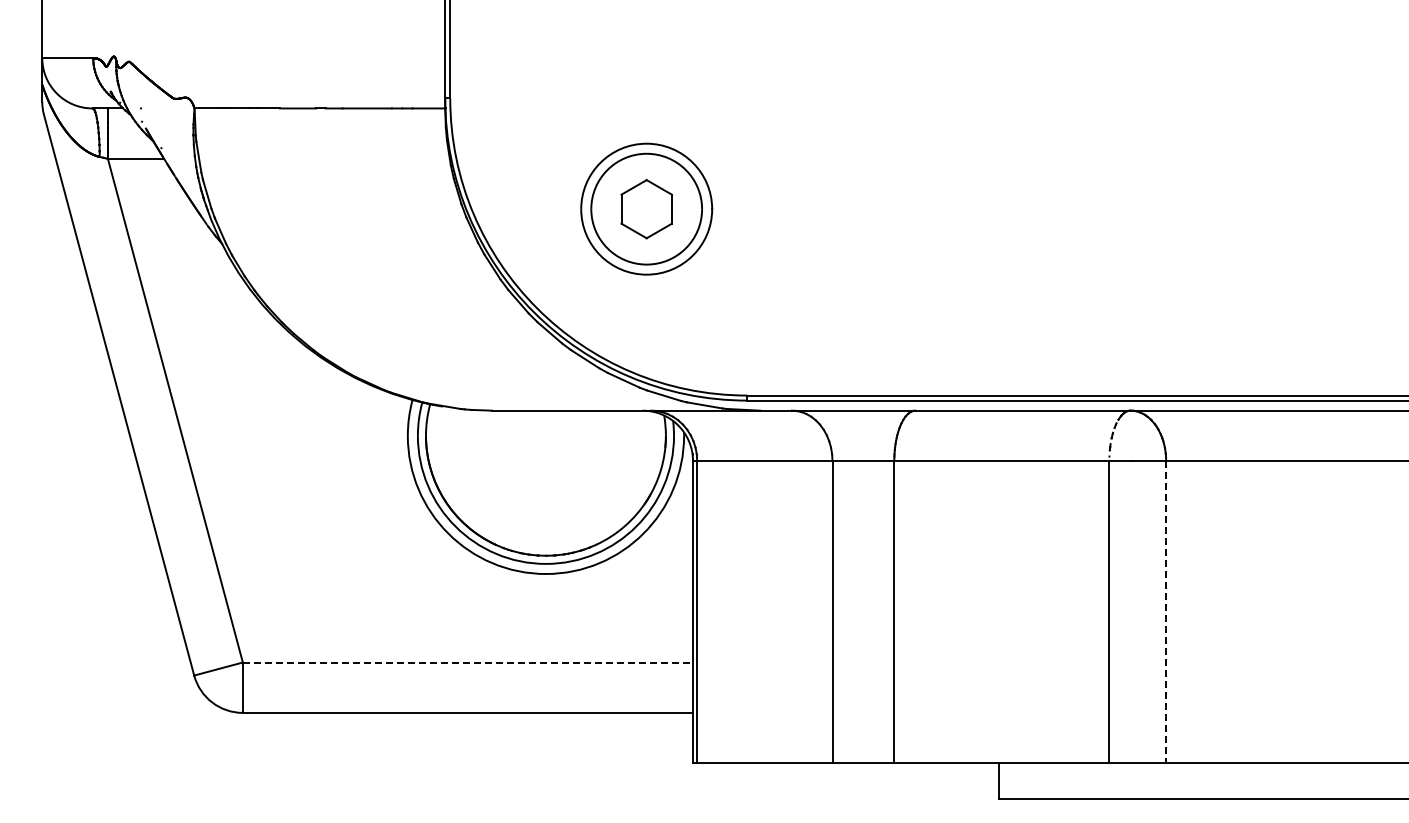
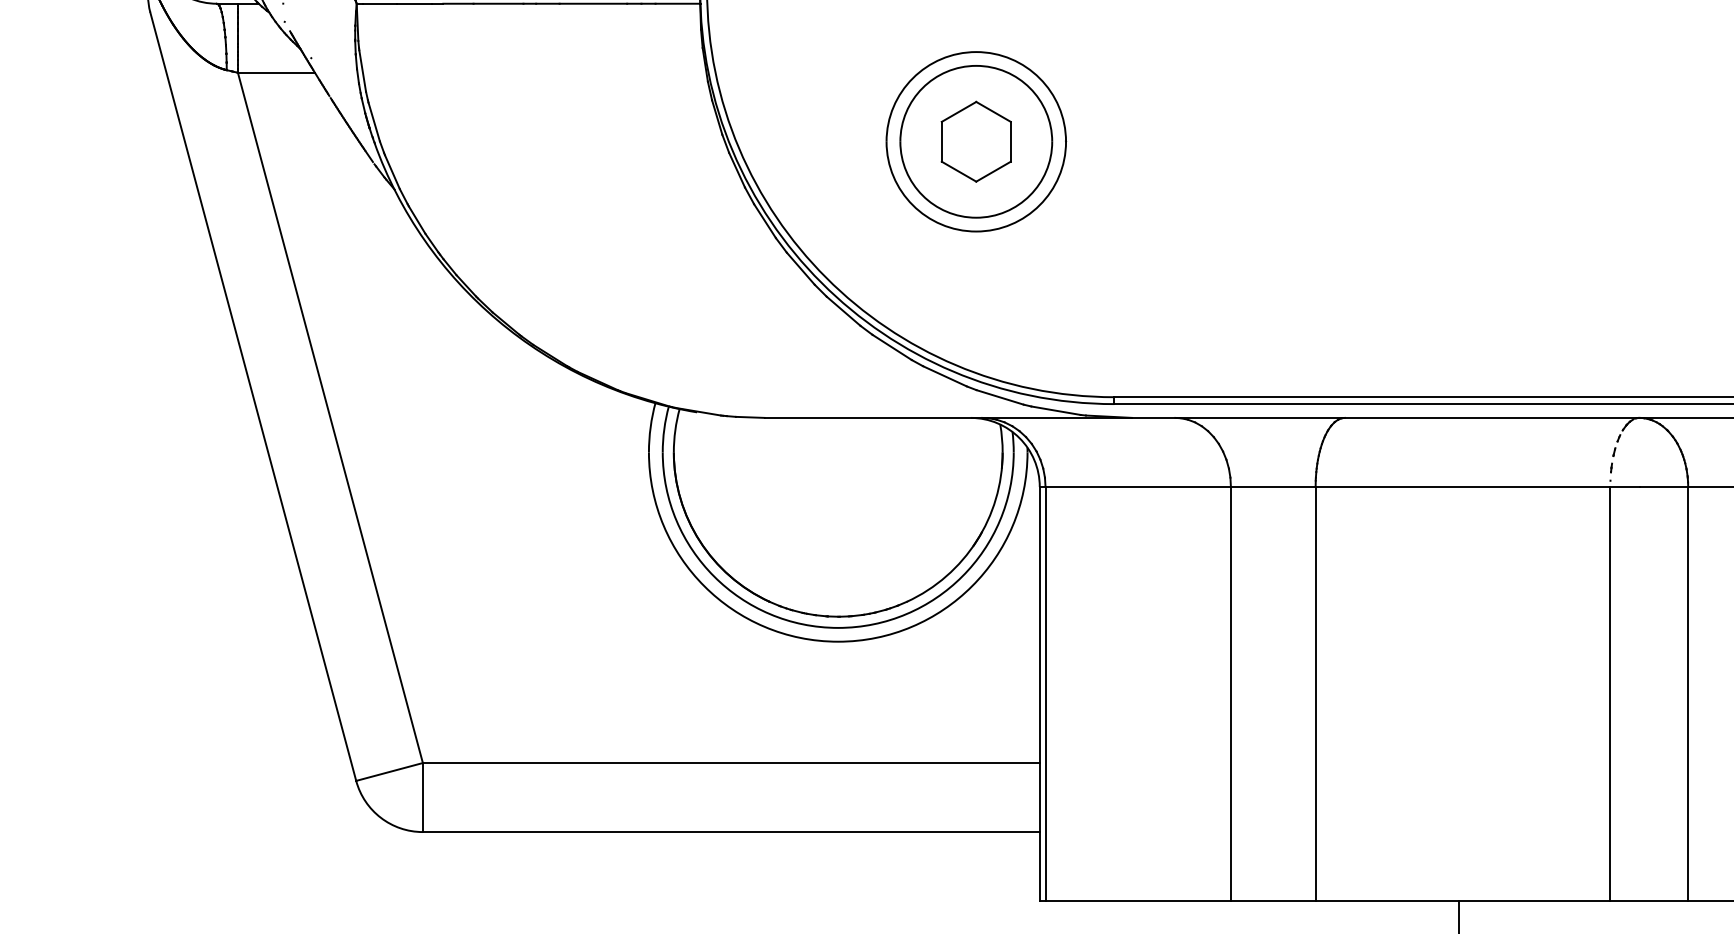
line: (1166, 612) -> (1688, 694), dashed -> solid
line: (468, 662) -> (732, 763), dashed -> solid

